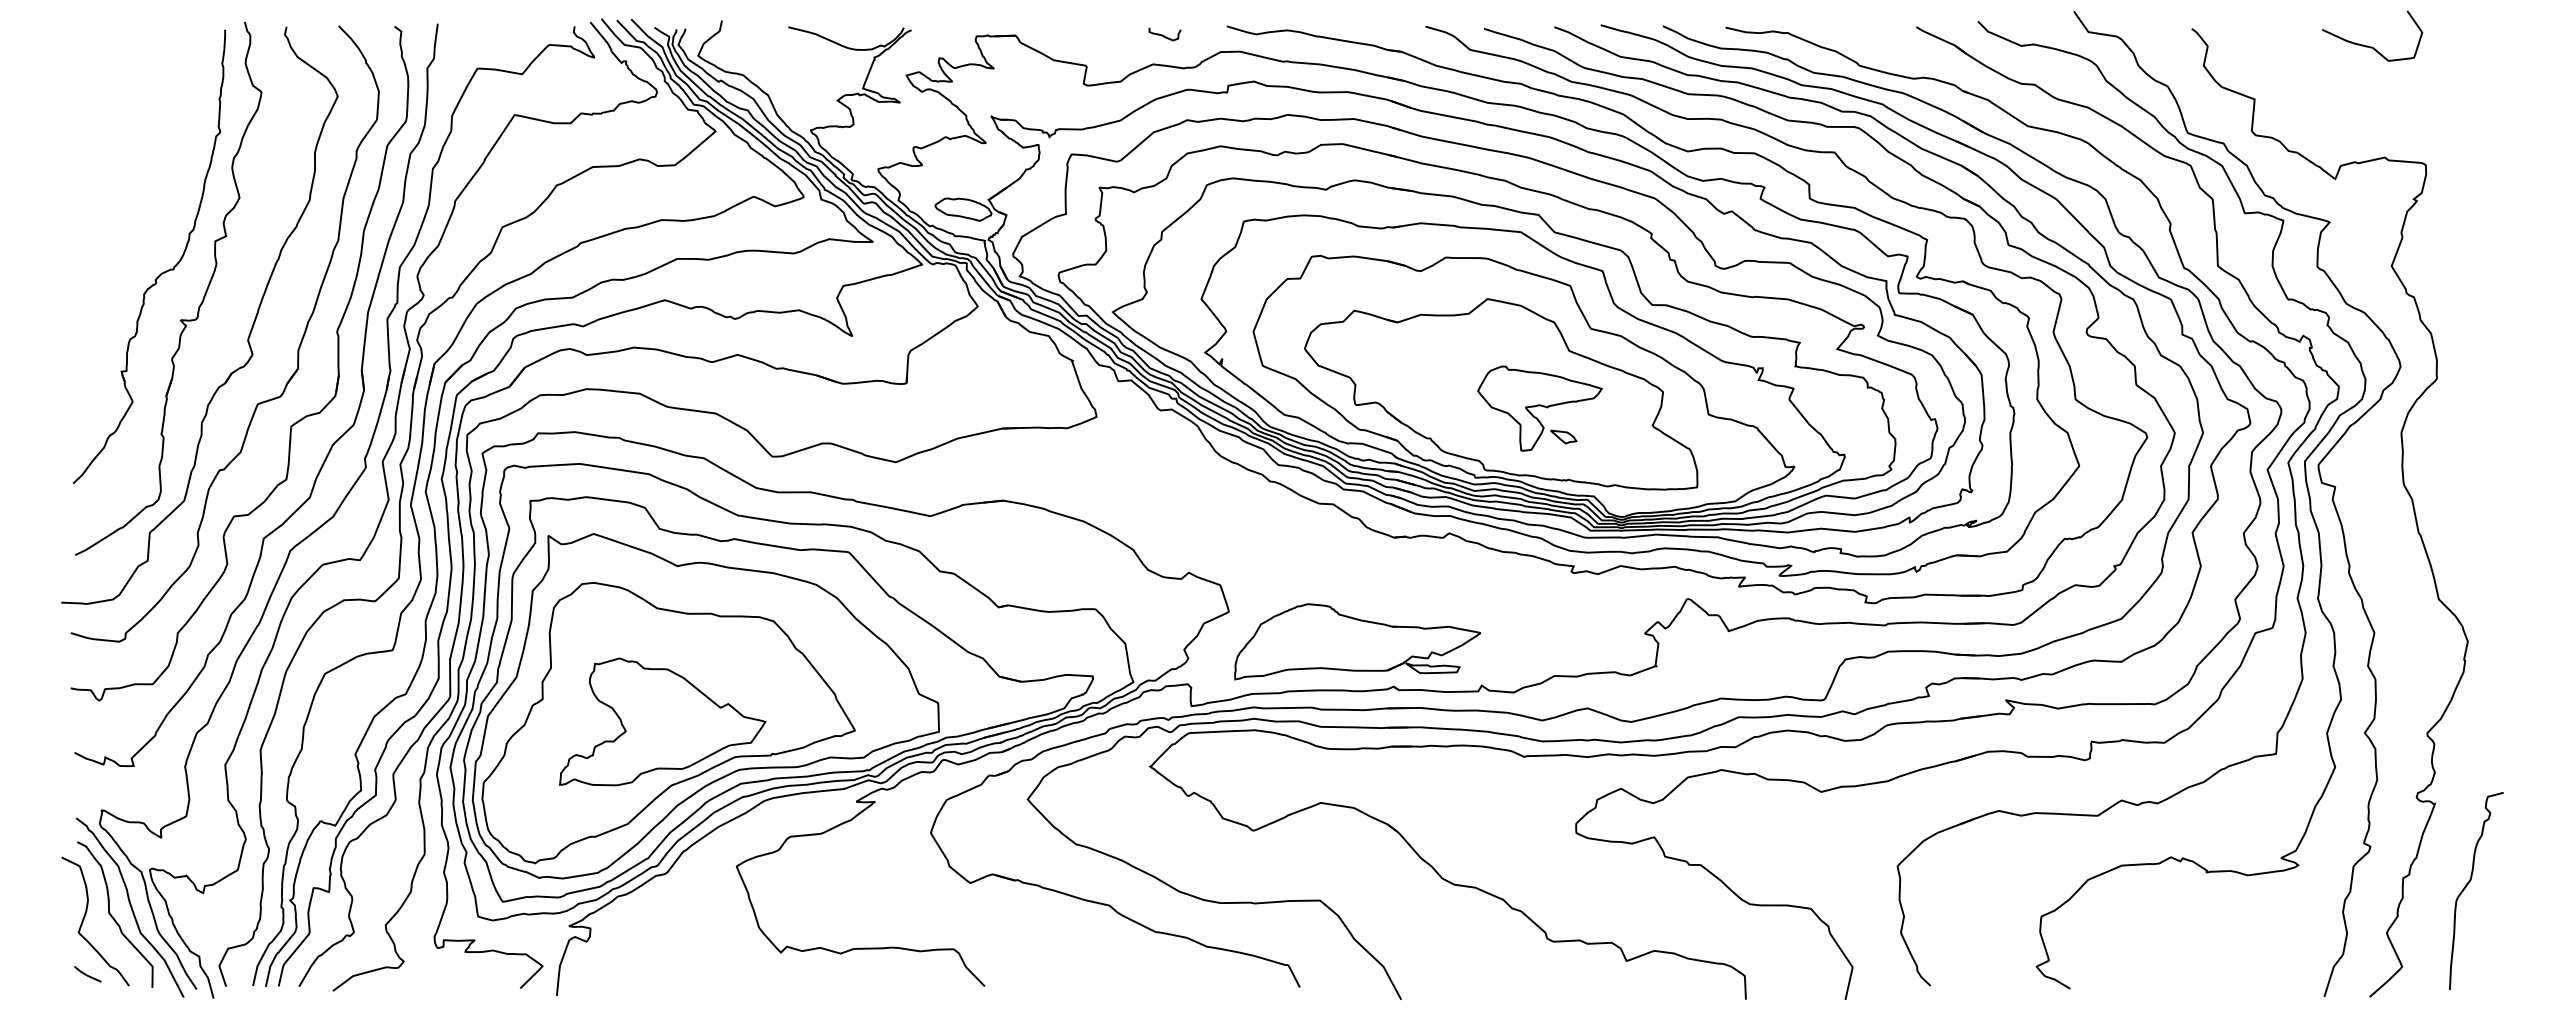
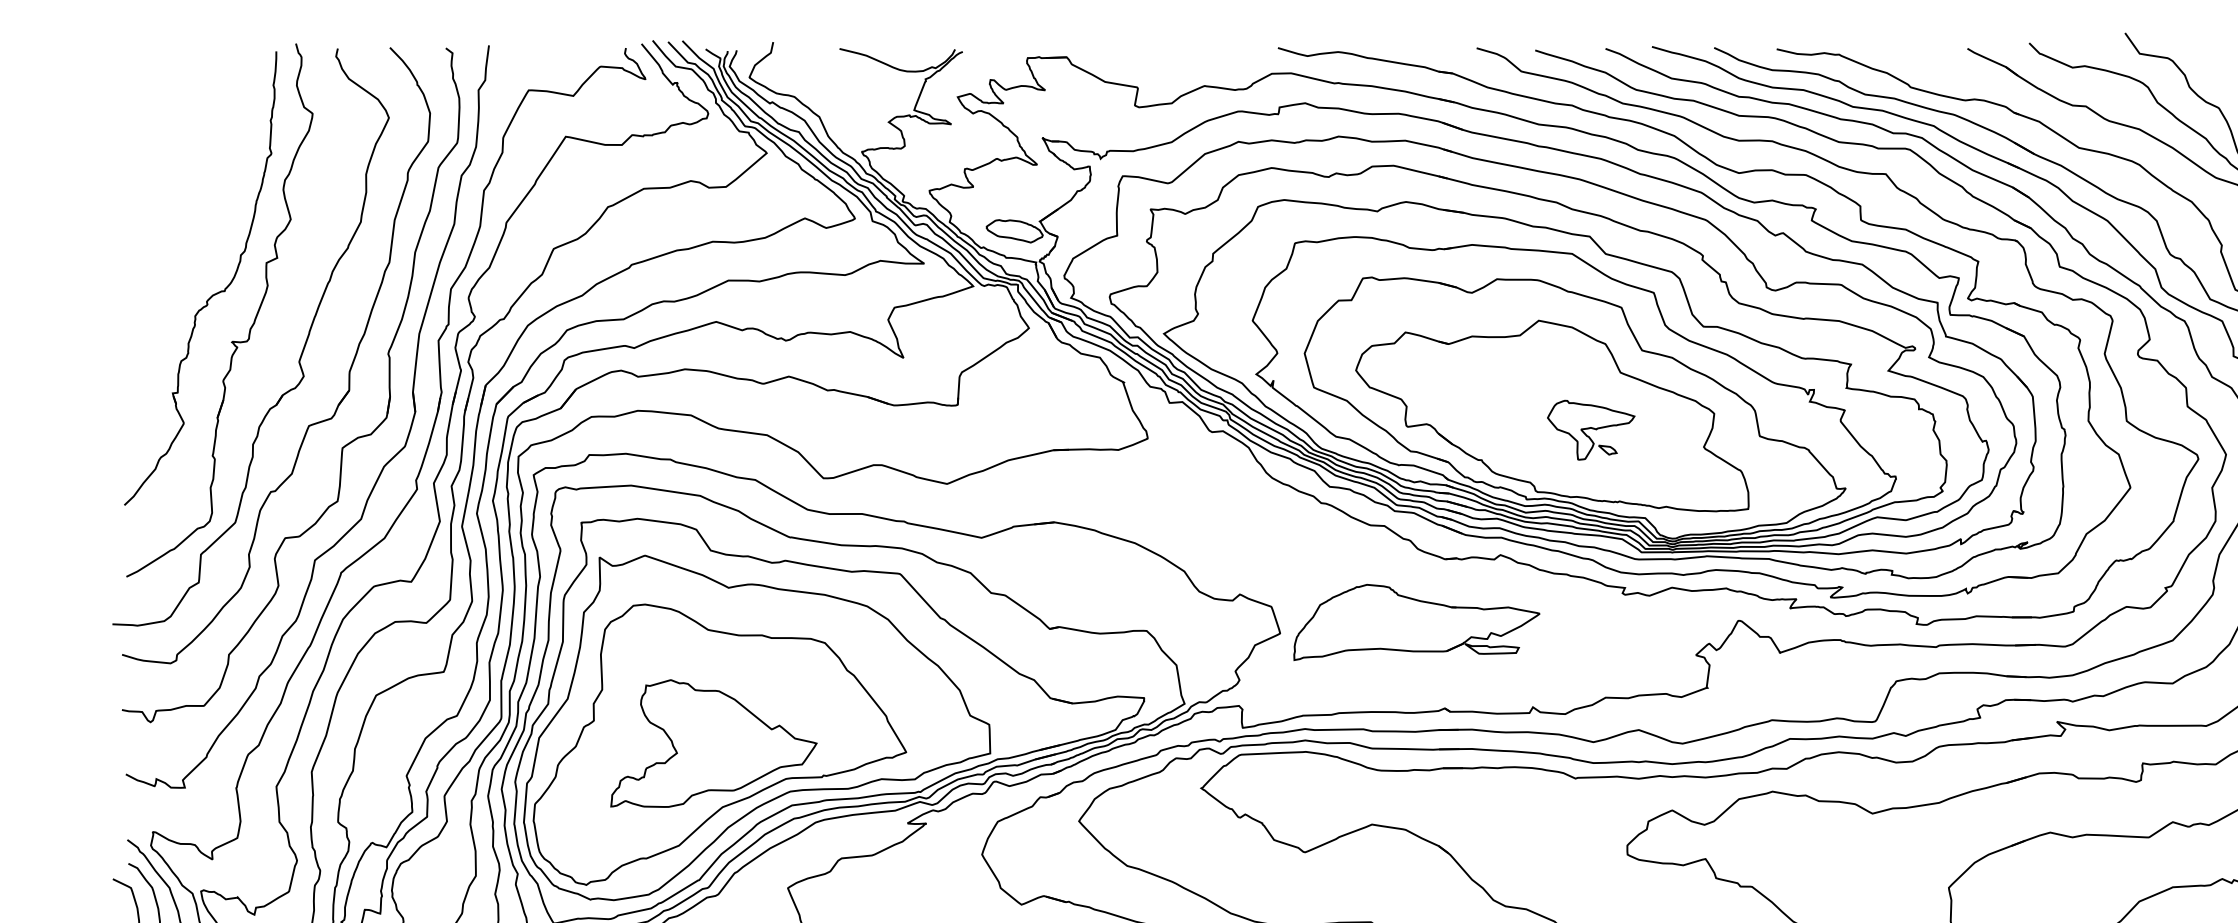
curve: (1164, 35) -> (1215, 57), removed
part: (1539, 408) -> (1590, 430), size x0.7
part: (1357, 641) -> (1416, 622), moved

